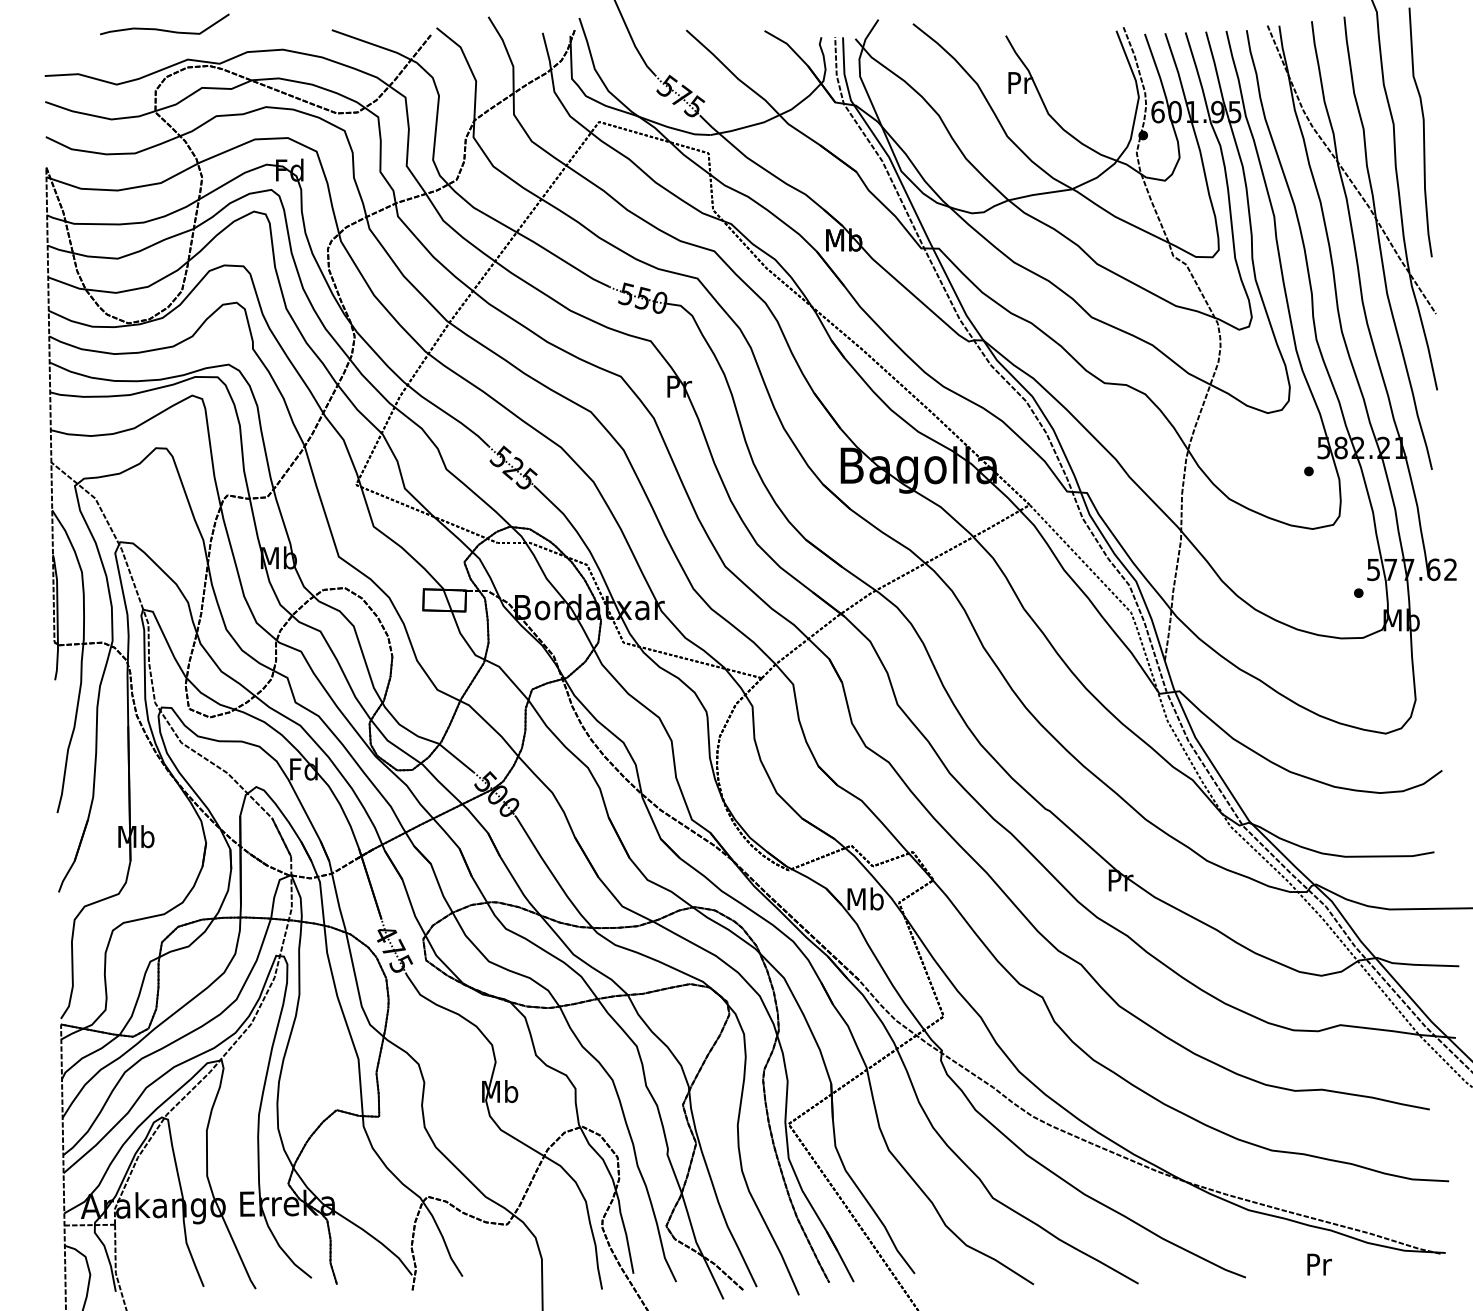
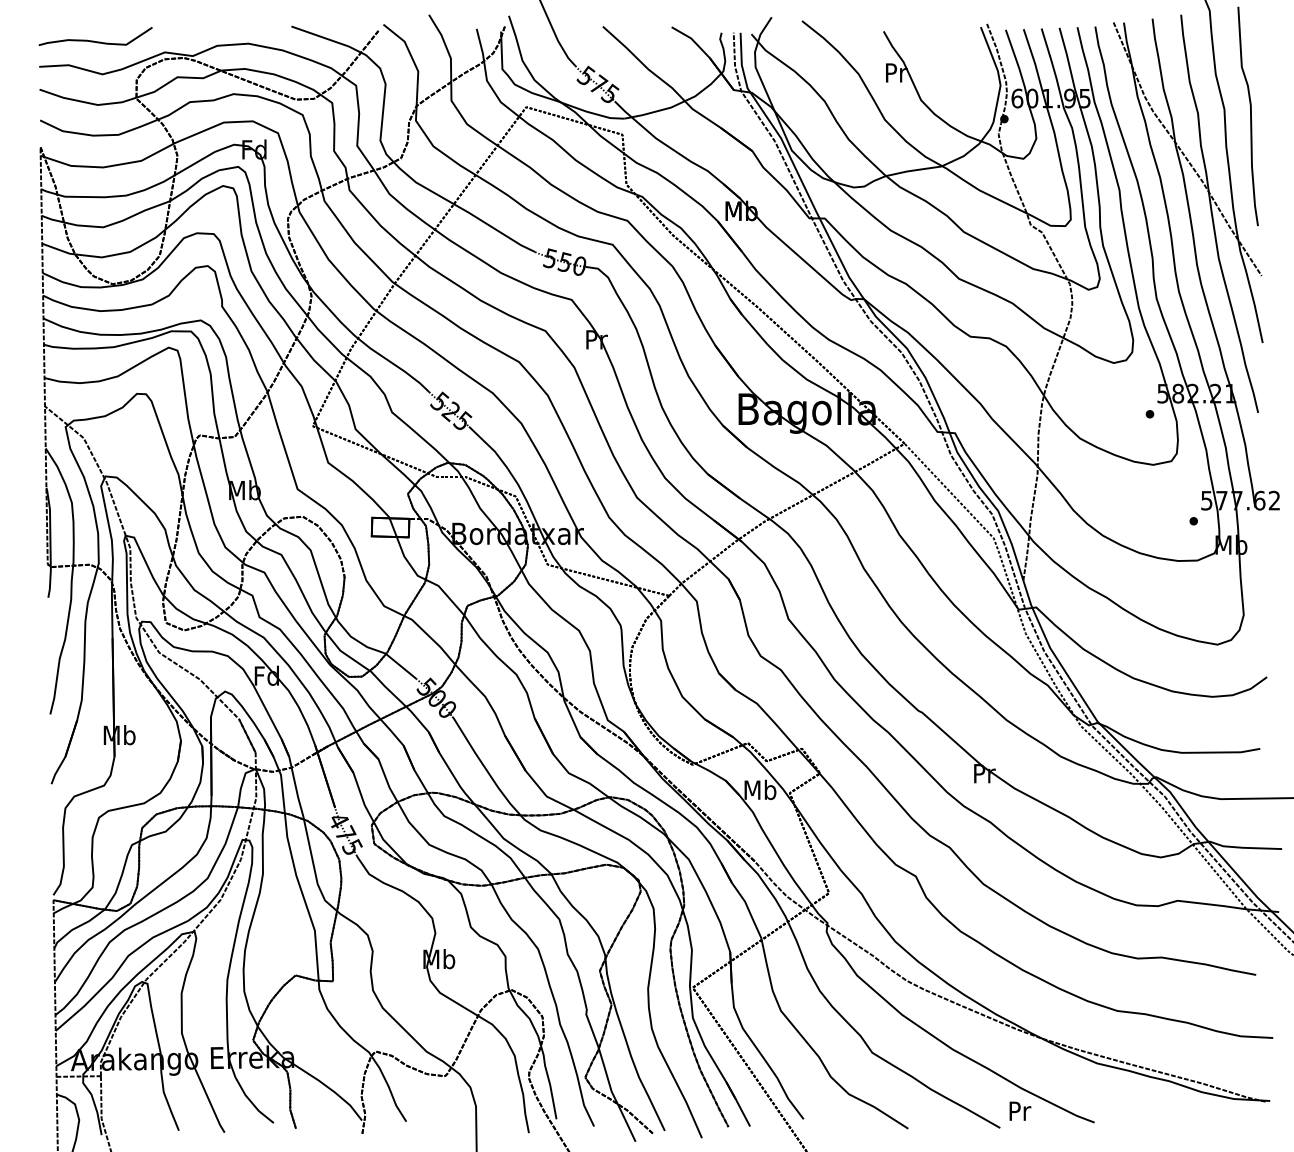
curve: (163, 28) -> (94, 40), moved
text: (1319, 1263) -> (1020, 1110), moved

